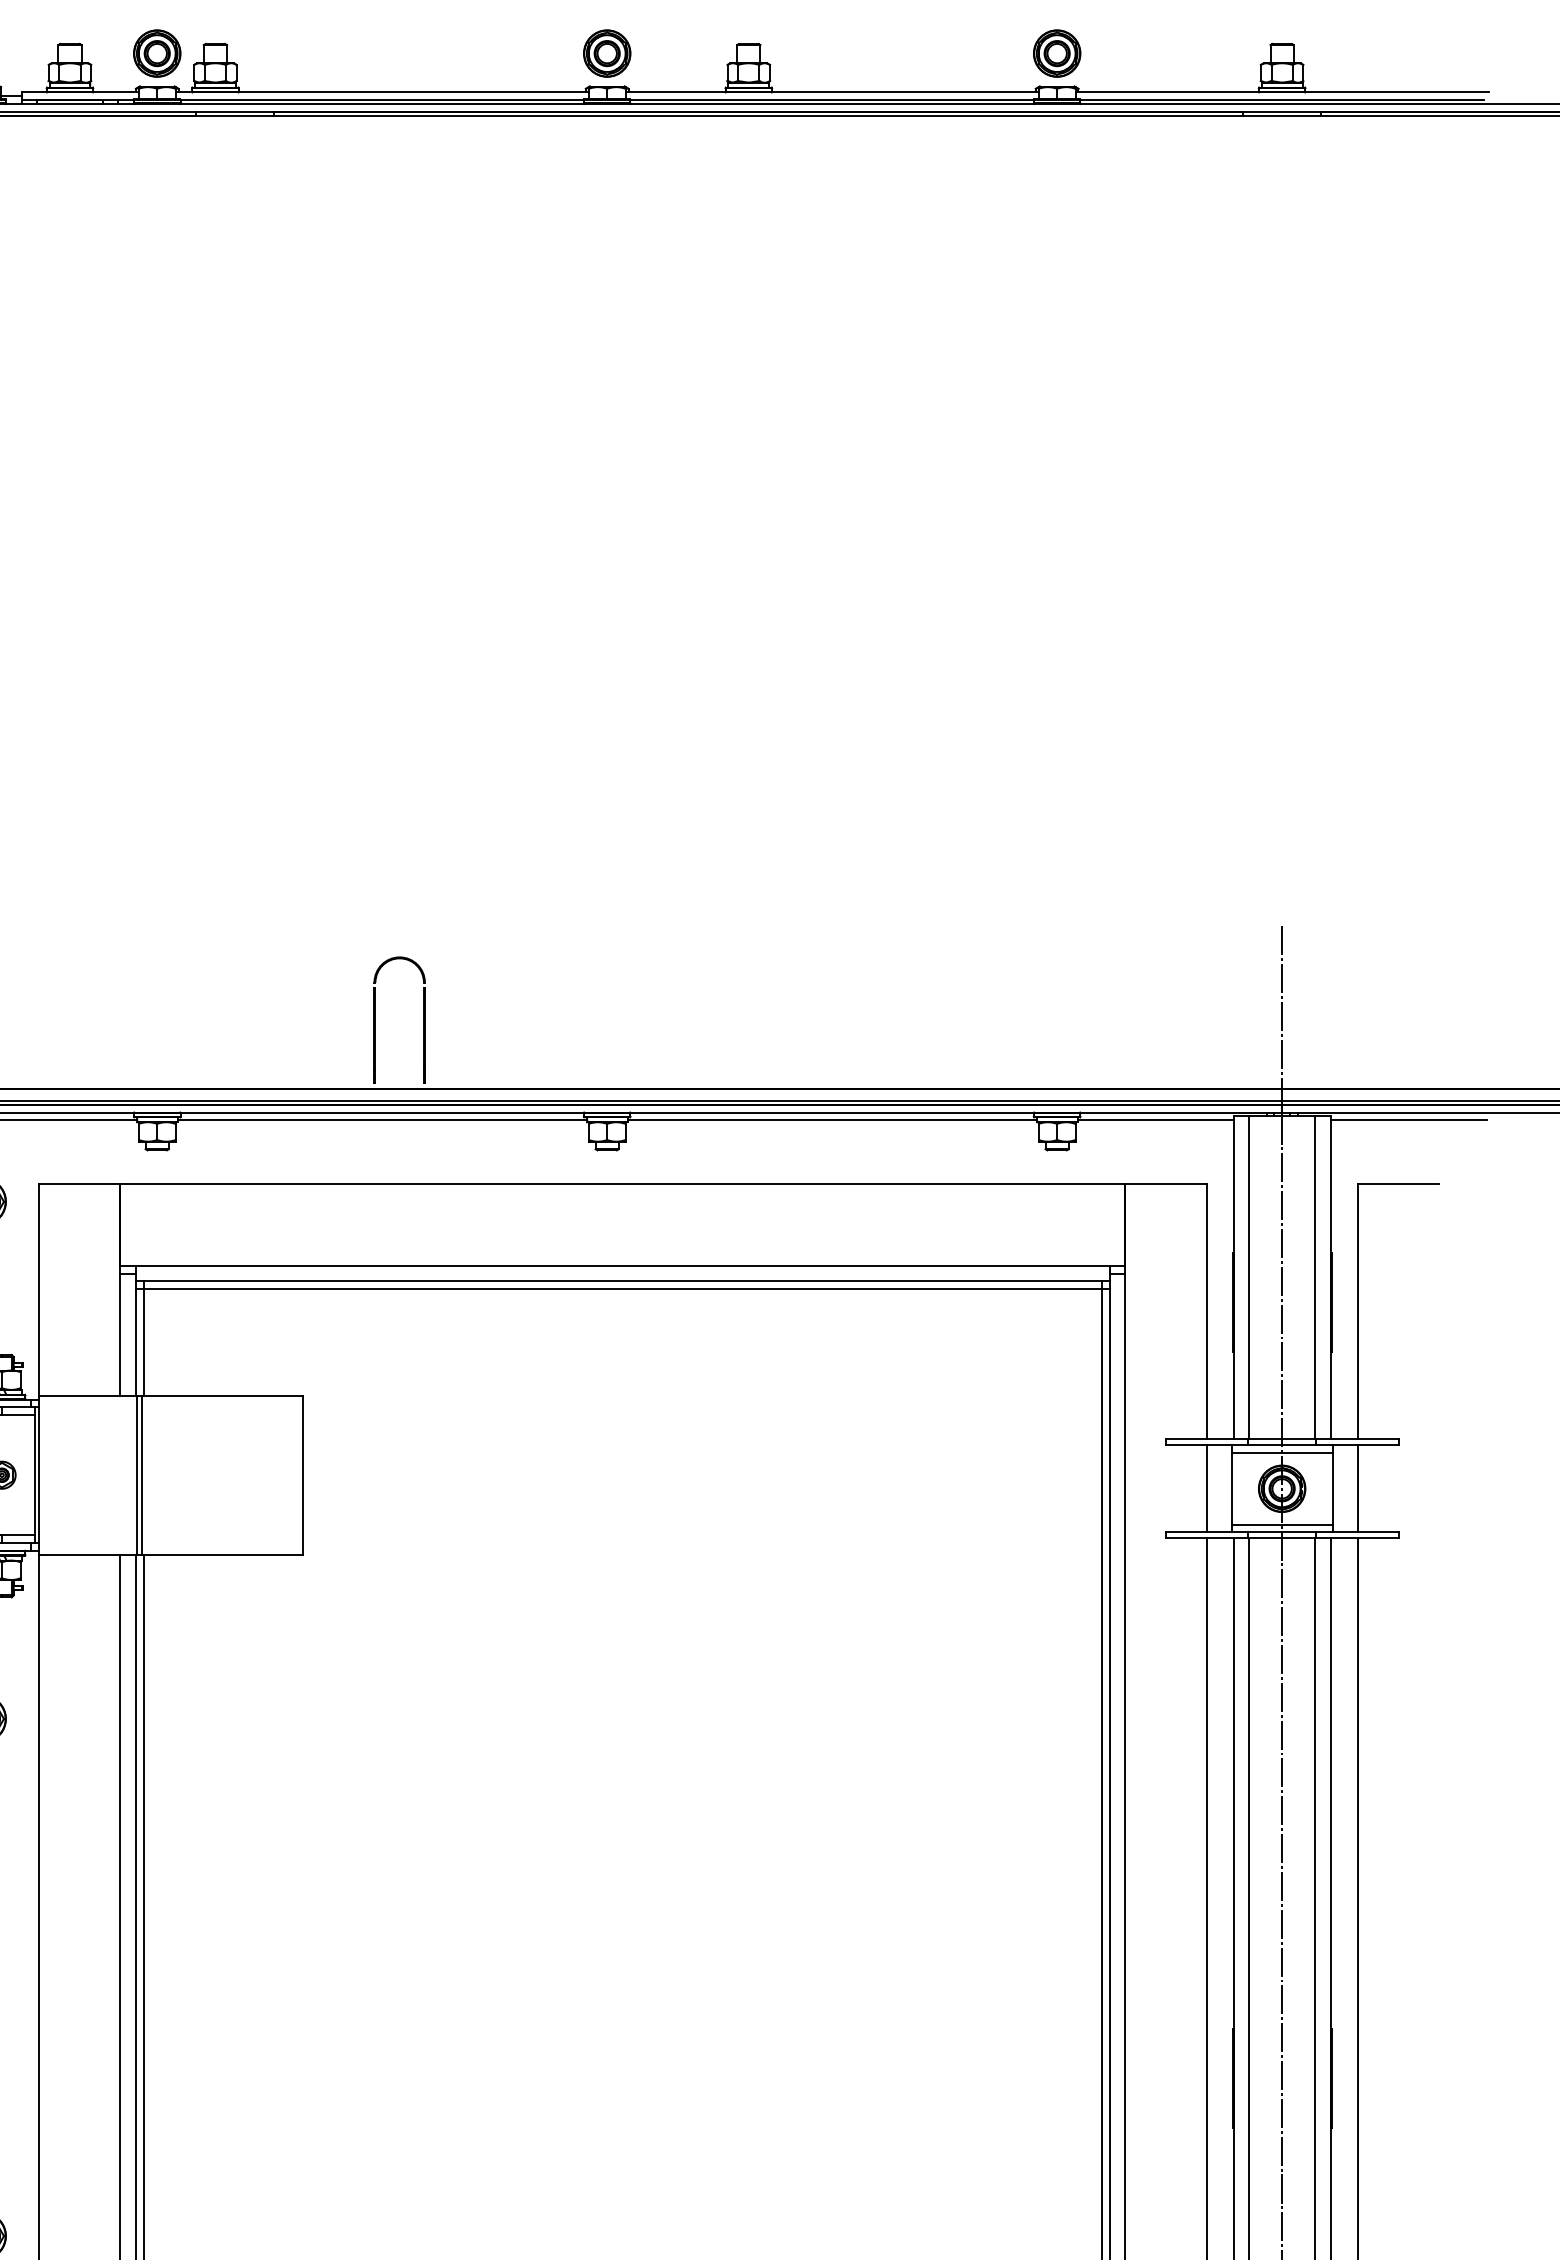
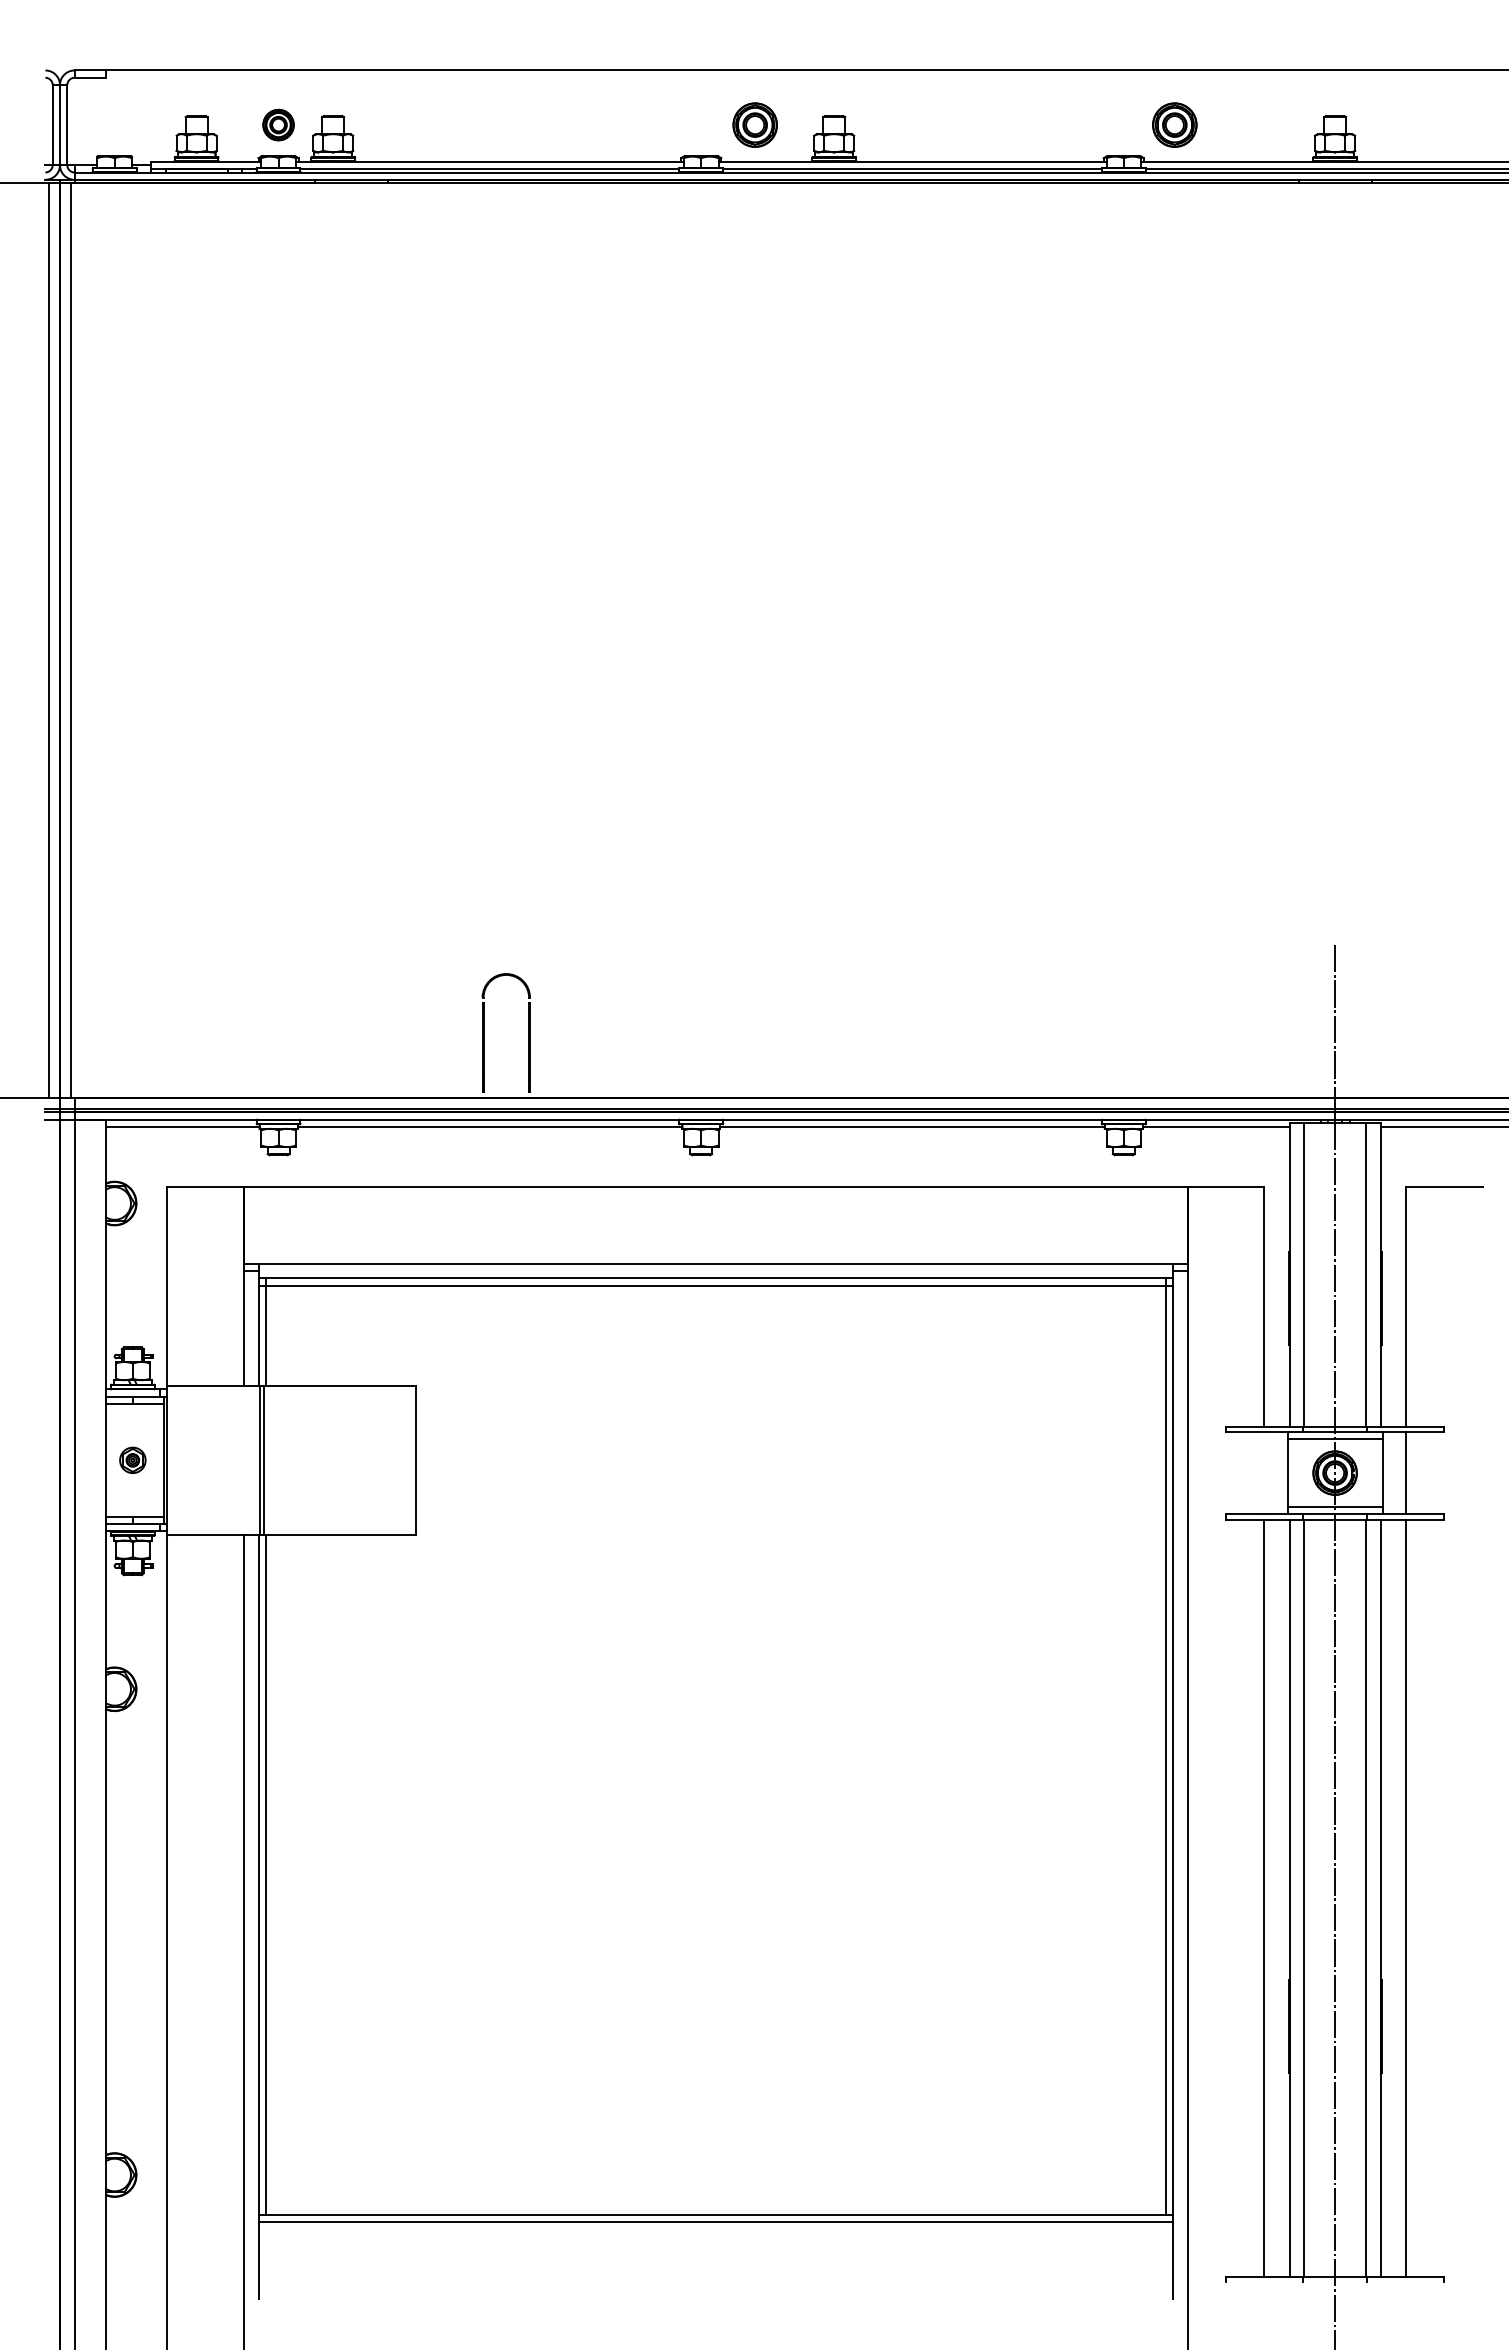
part: (157, 52) -> (278, 124), size x0.7
part: (606, 52) -> (754, 124), moved
part: (1056, 52) -> (1174, 124), moved
line: (1206, 1489) -> (1264, 1473), removed

